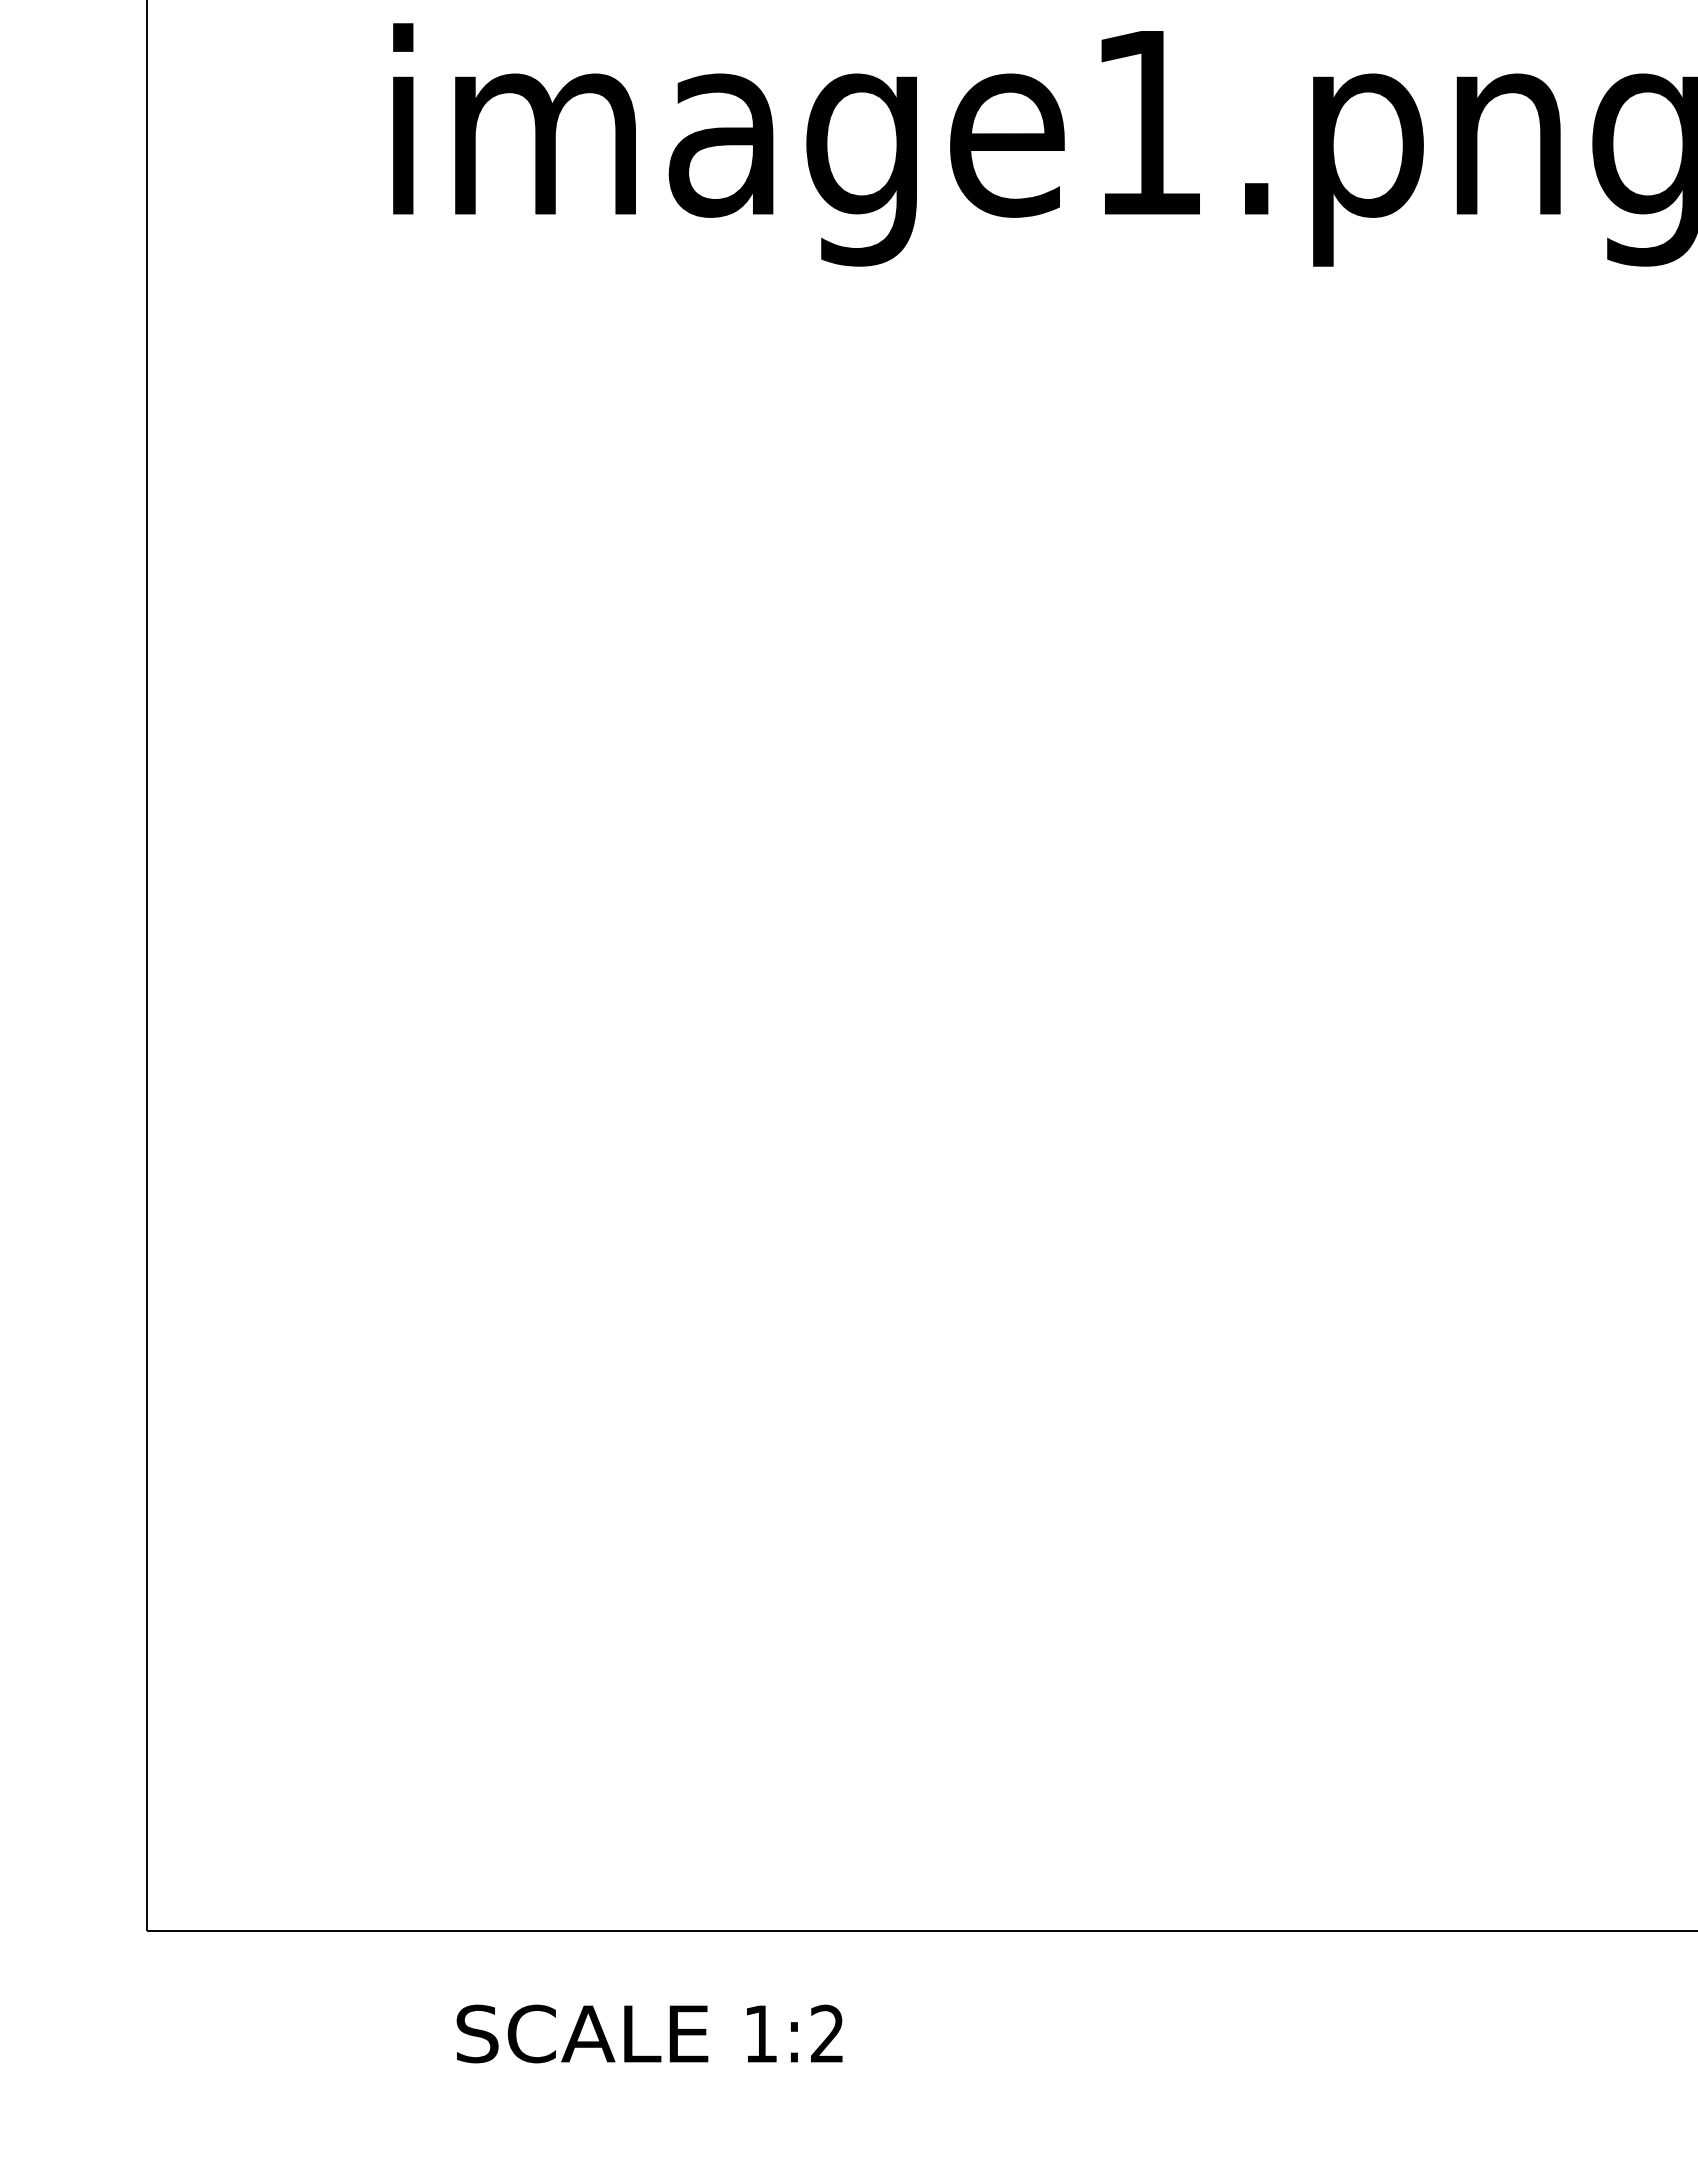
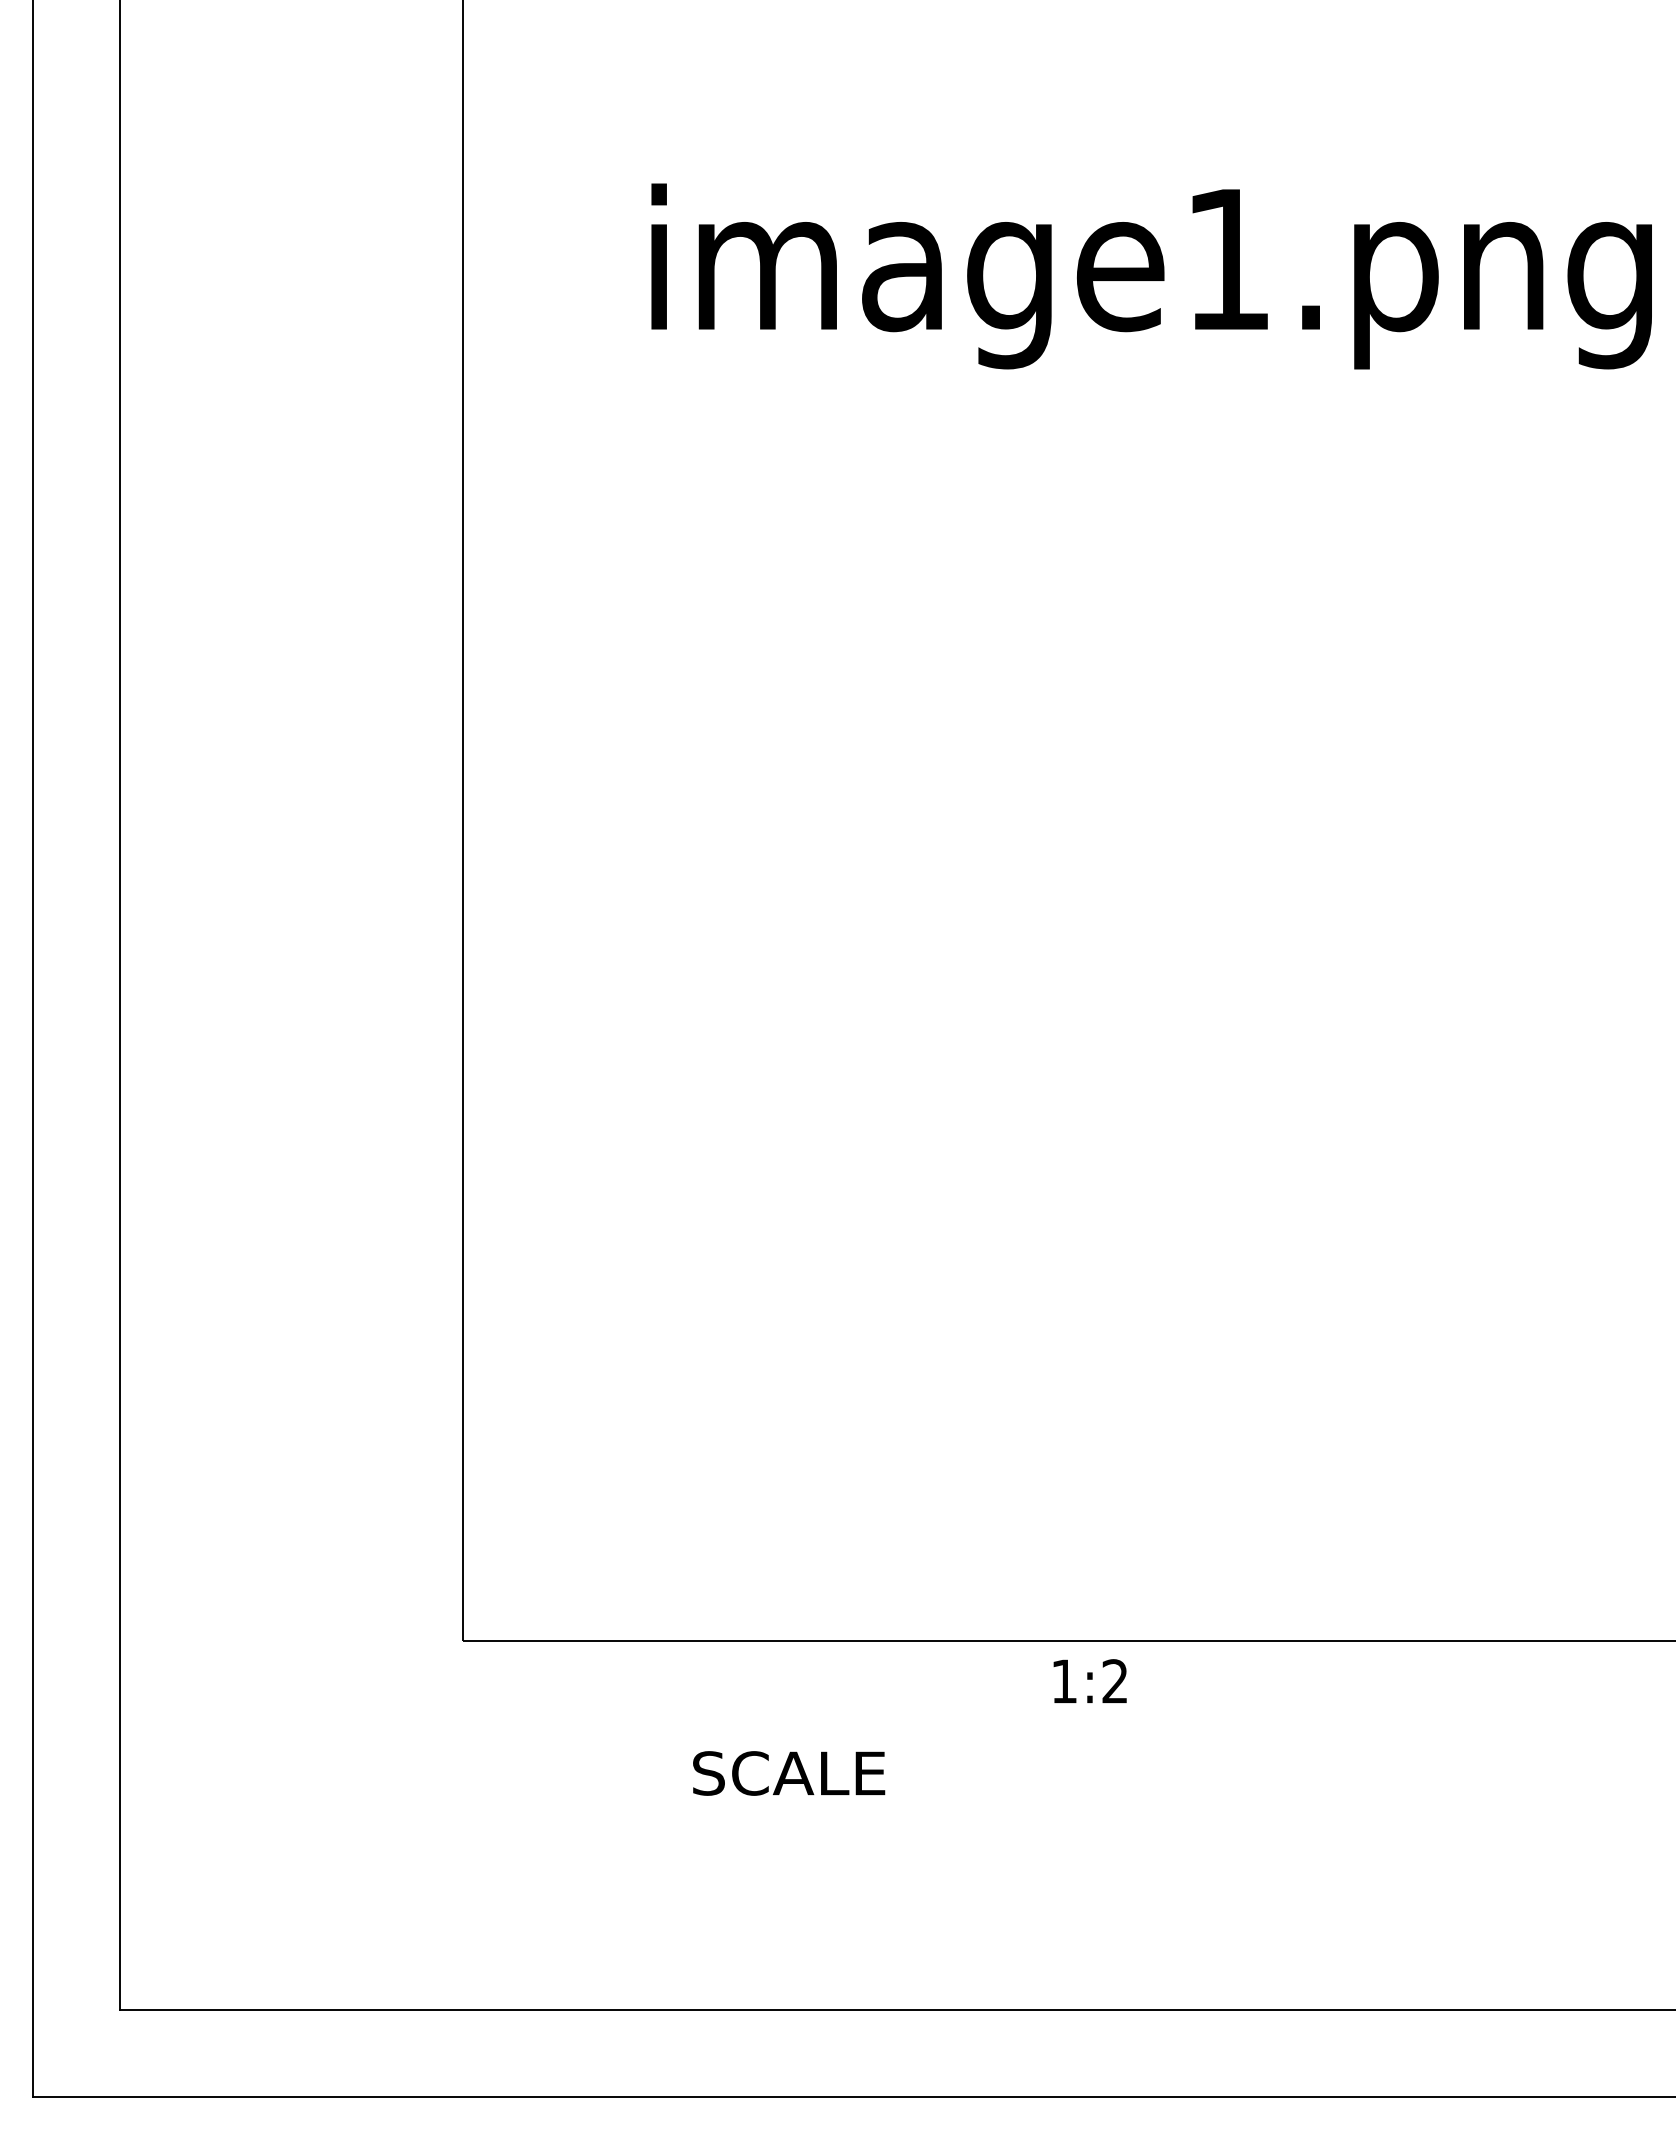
text: (793, 2032) -> (1089, 1680), moved
text: (583, 2034) -> (789, 1773), moved

